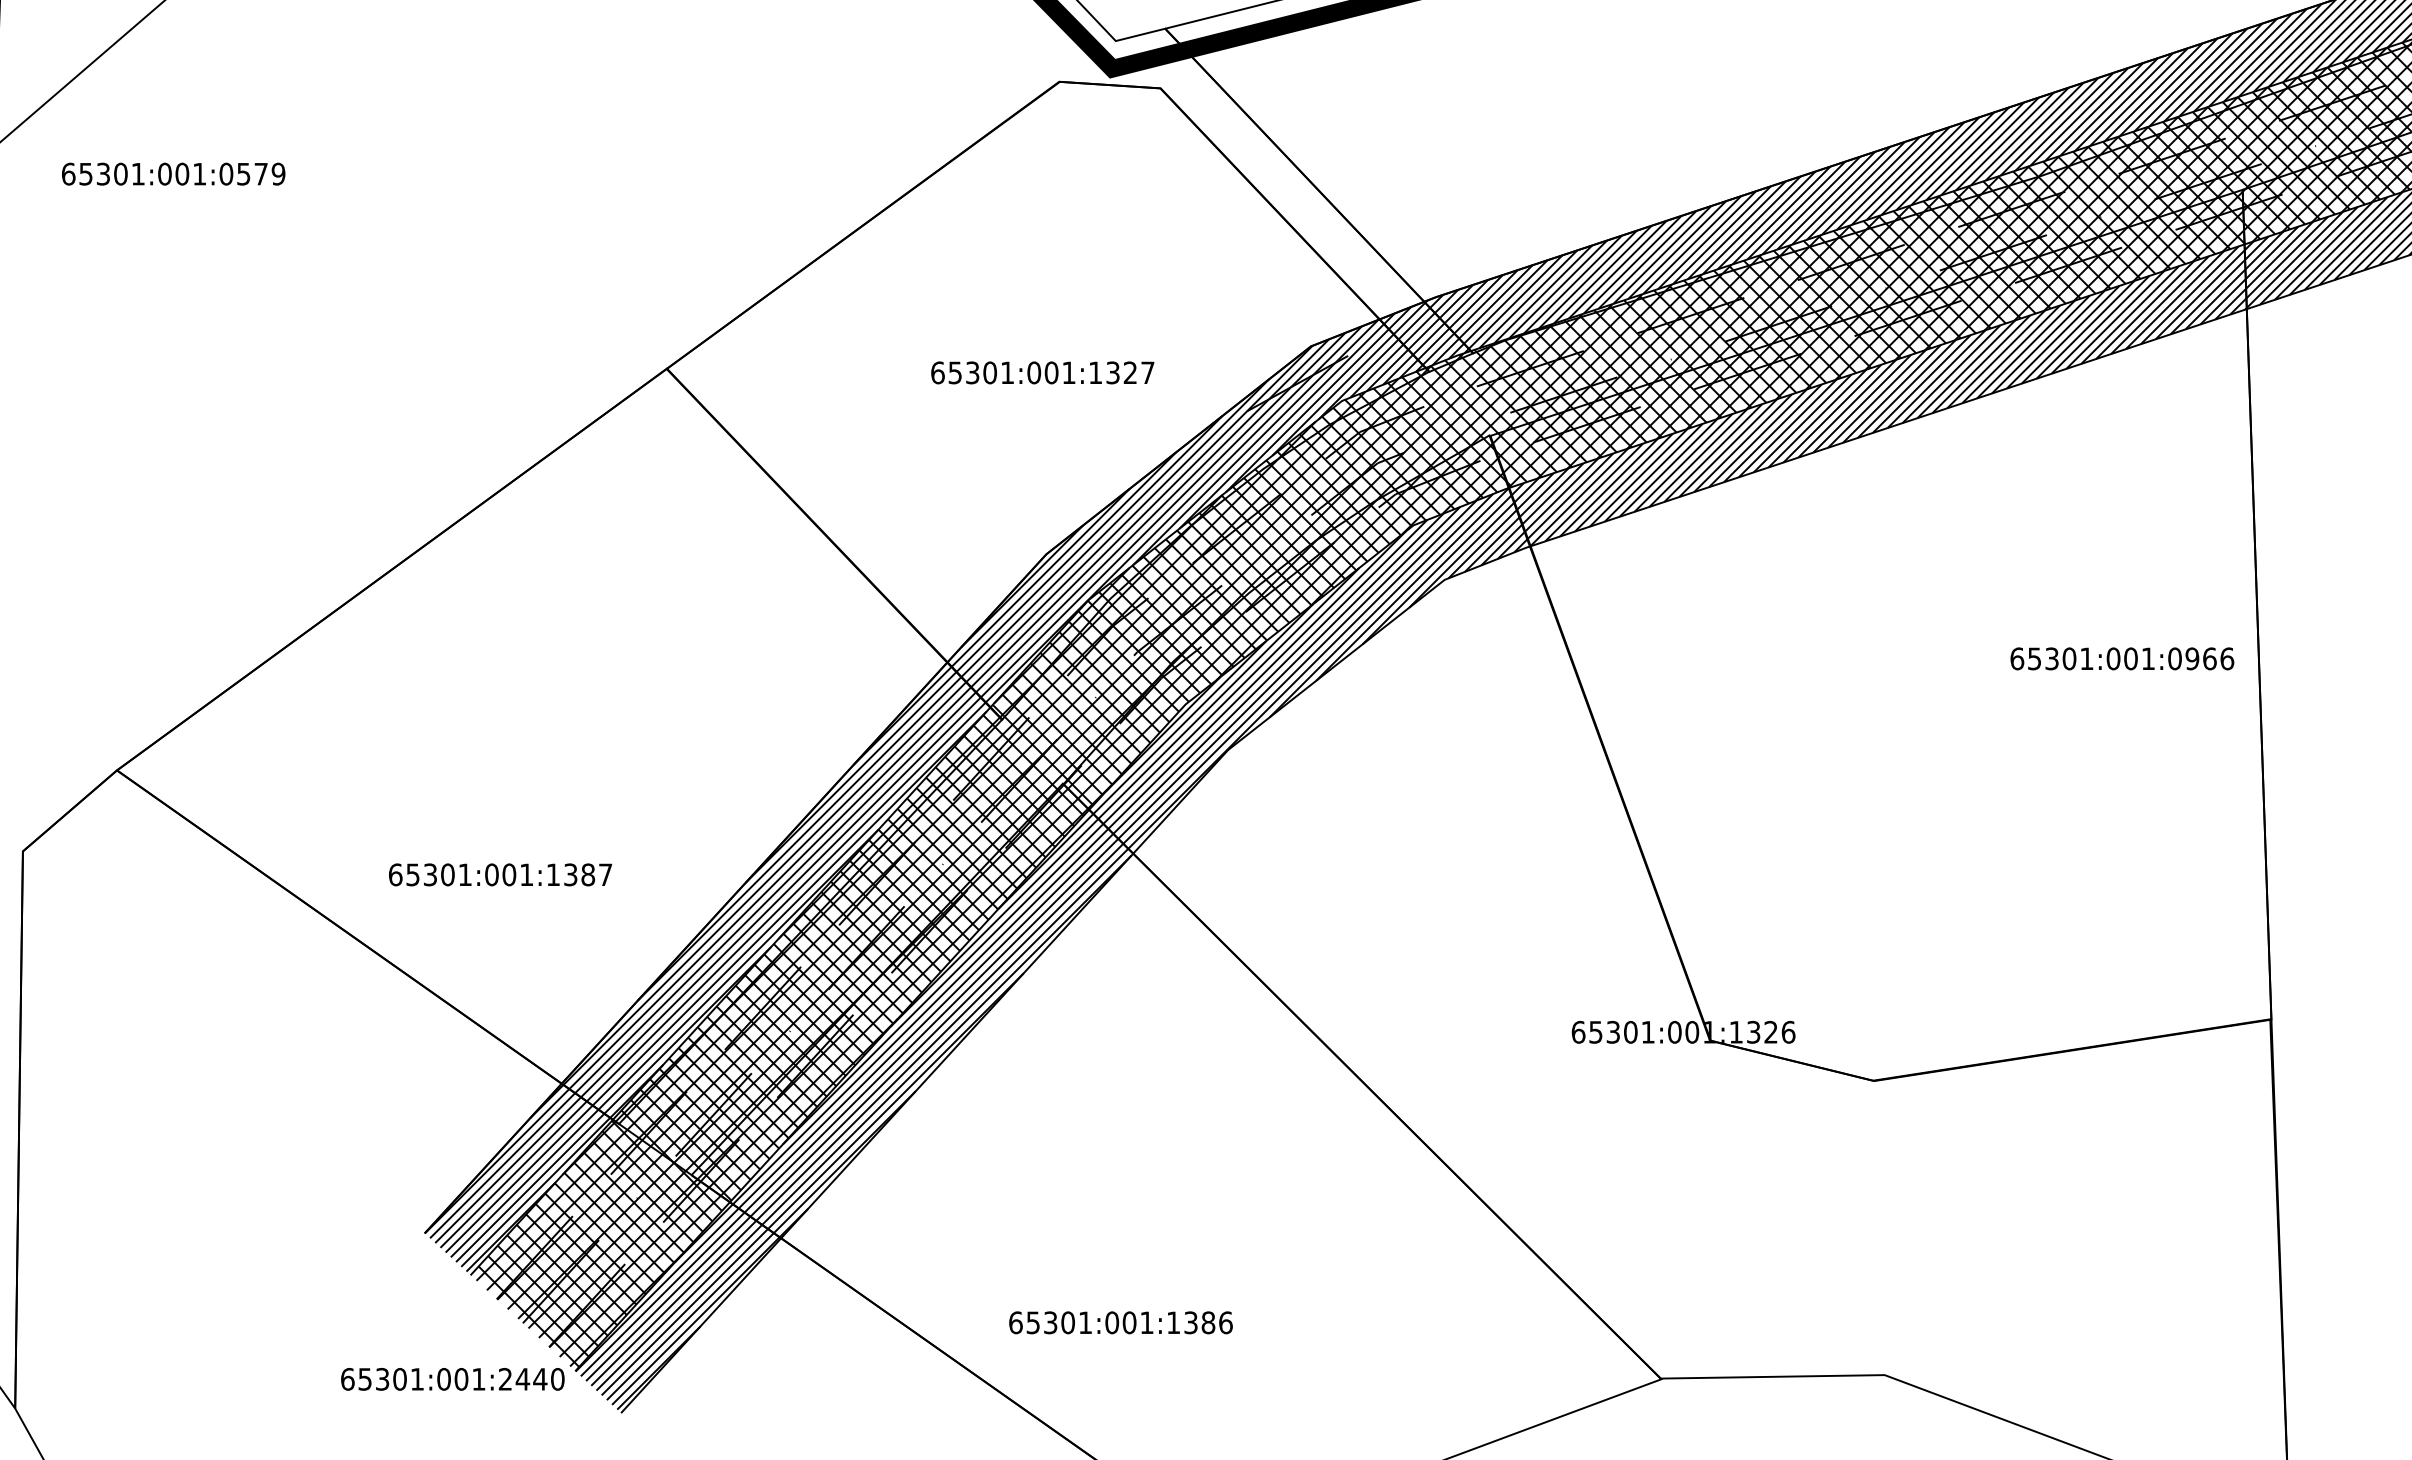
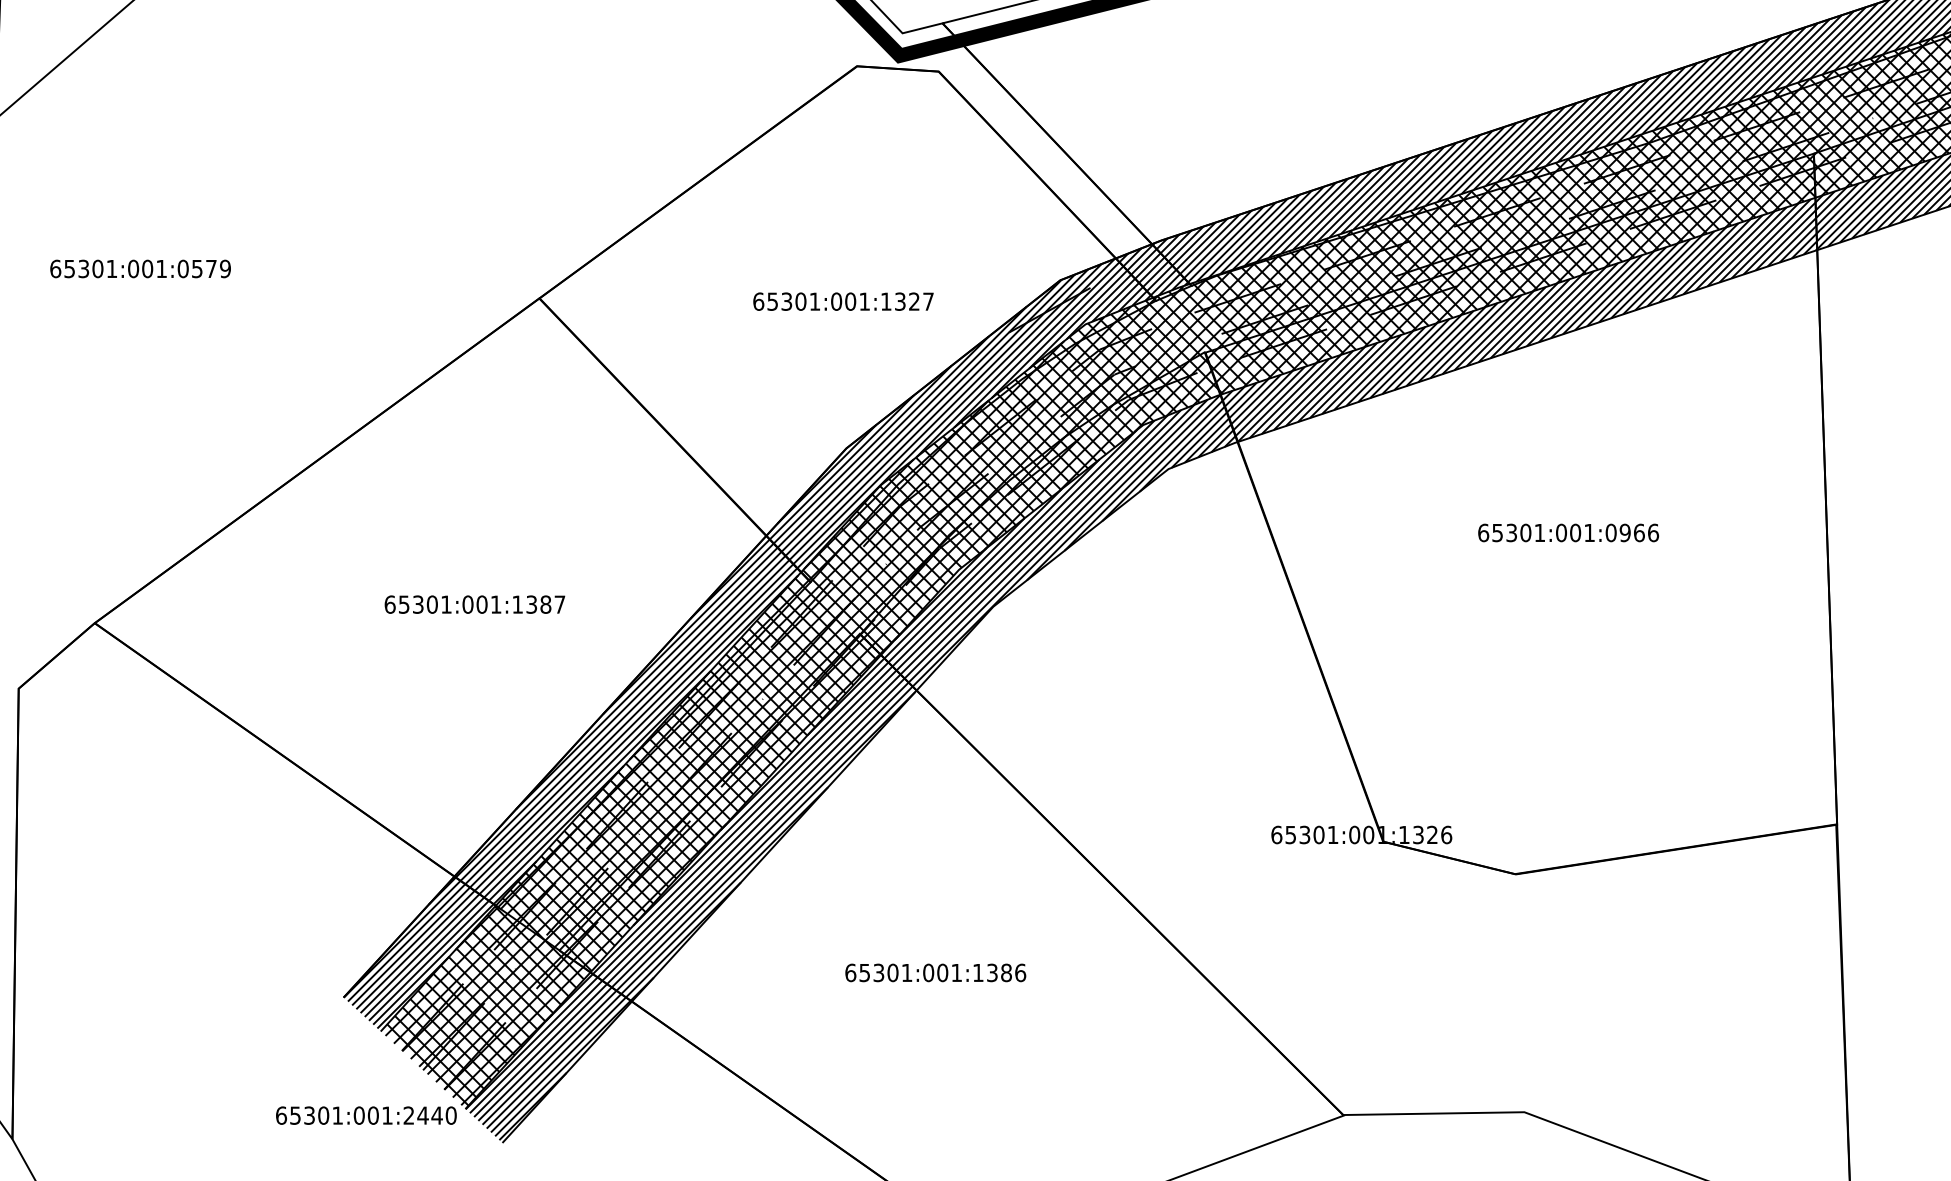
text: (173, 173) -> (140, 268), moved
text: (2122, 658) -> (1568, 532), moved
text: (499, 874) -> (474, 604), moved
text: (1120, 1322) -> (935, 972), moved

